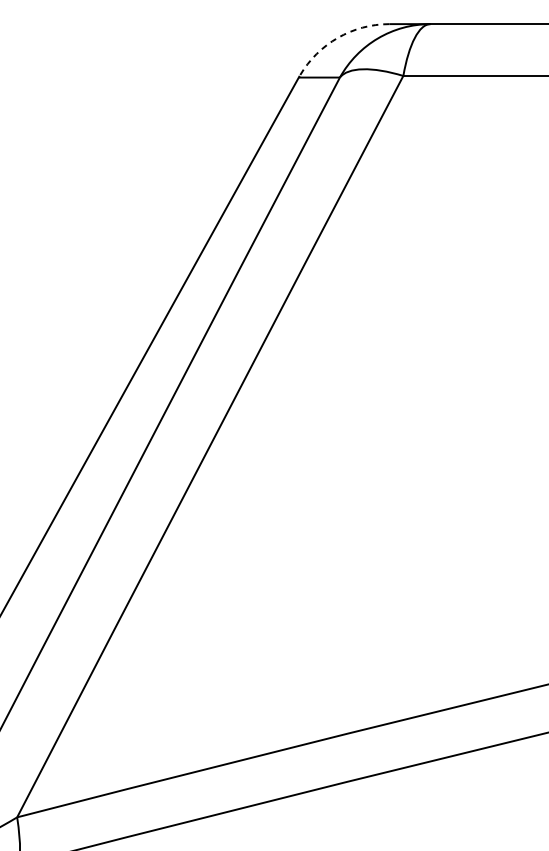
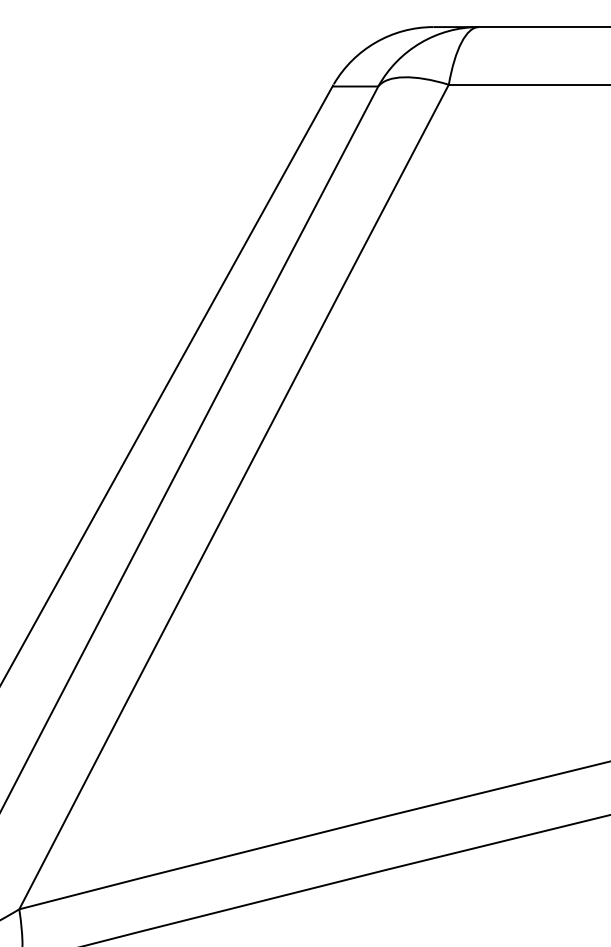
arc: (338, 37) -> (376, 42), dashed -> solid

